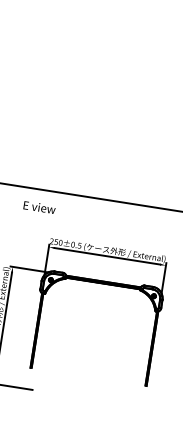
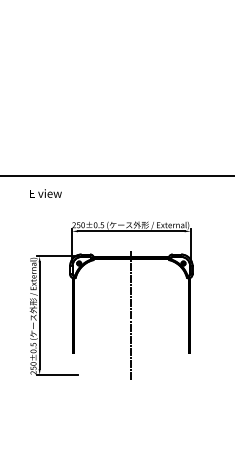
text: (39, 207) -> (45, 193), moved
line: (94, 339) -> (131, 315), added

